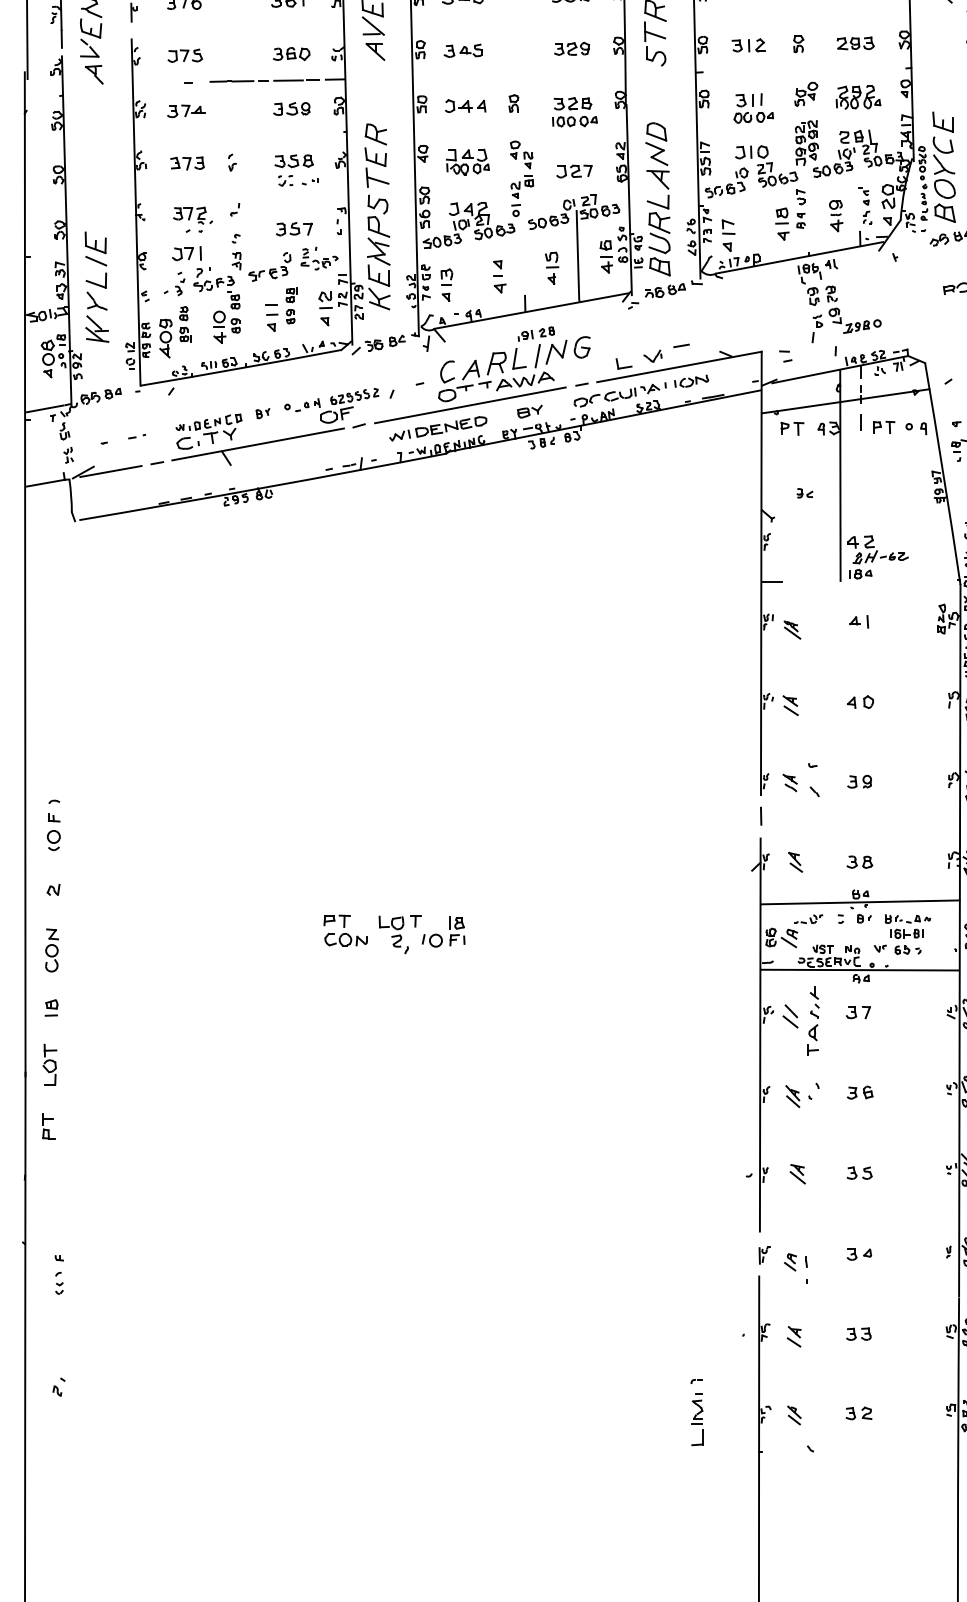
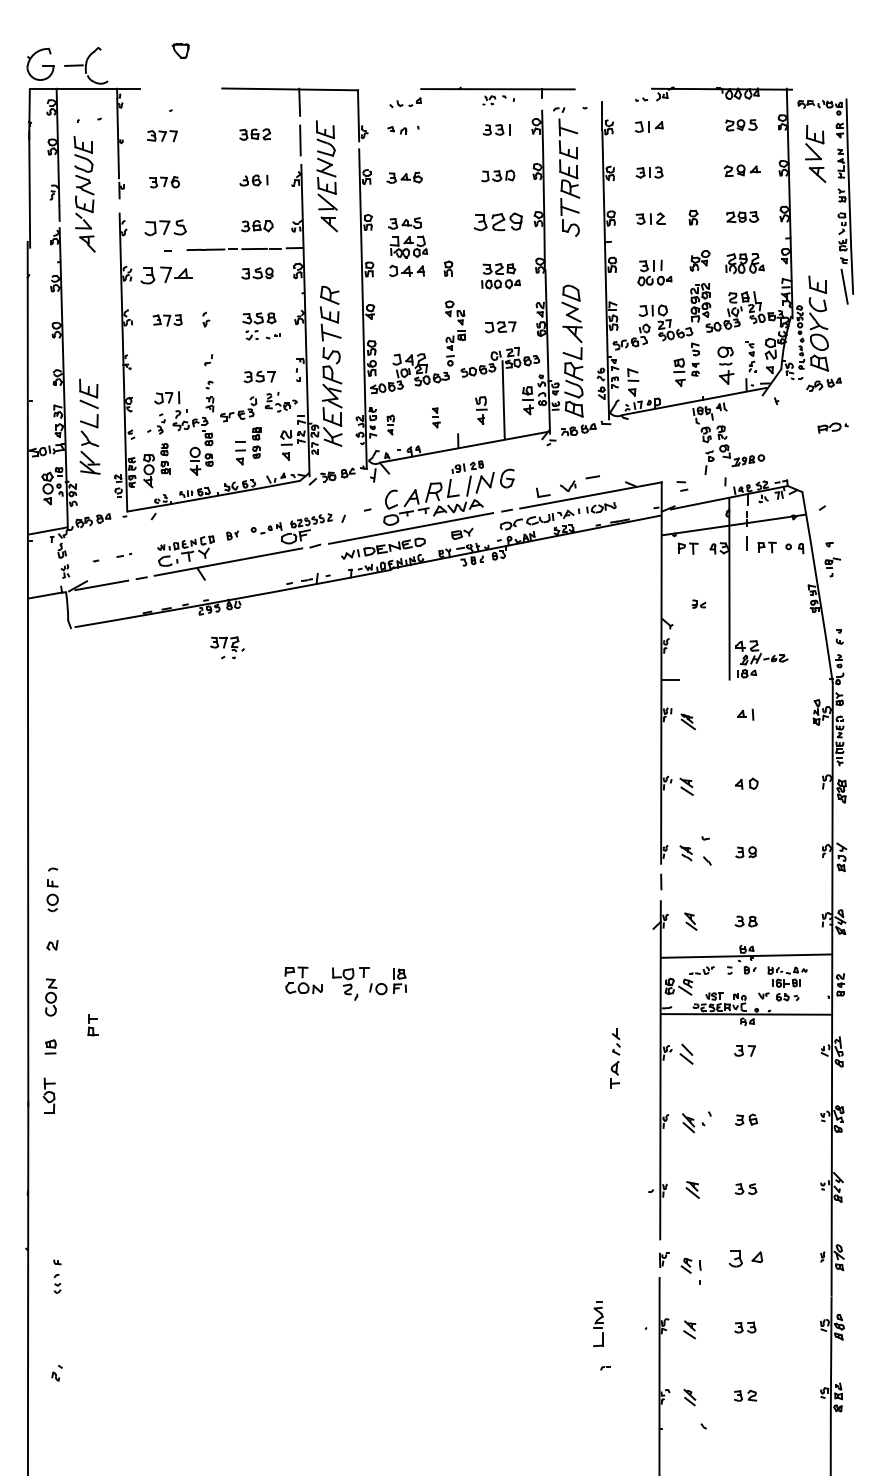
part: (571, 48) -> (498, 221), size x1.6
part: (184, 55) -> (165, 227), size x1.4
part: (186, 111) -> (166, 275), size x1.6
part: (467, 161) -> (408, 246), moved
part: (835, 215) -> (725, 365), size x1.4
part: (193, 219) -> (227, 647), moved
part: (499, 276) -> (436, 417), size x0.7
part: (446, 284) -> (390, 424), size x0.7
part: (813, 1021) -> (615, 1058), moved
part: (47, 1127) -> (92, 1025), moved
part: (859, 1253) -> (745, 1258), size x1.6
part: (697, 1419) -> (598, 1324), moved

